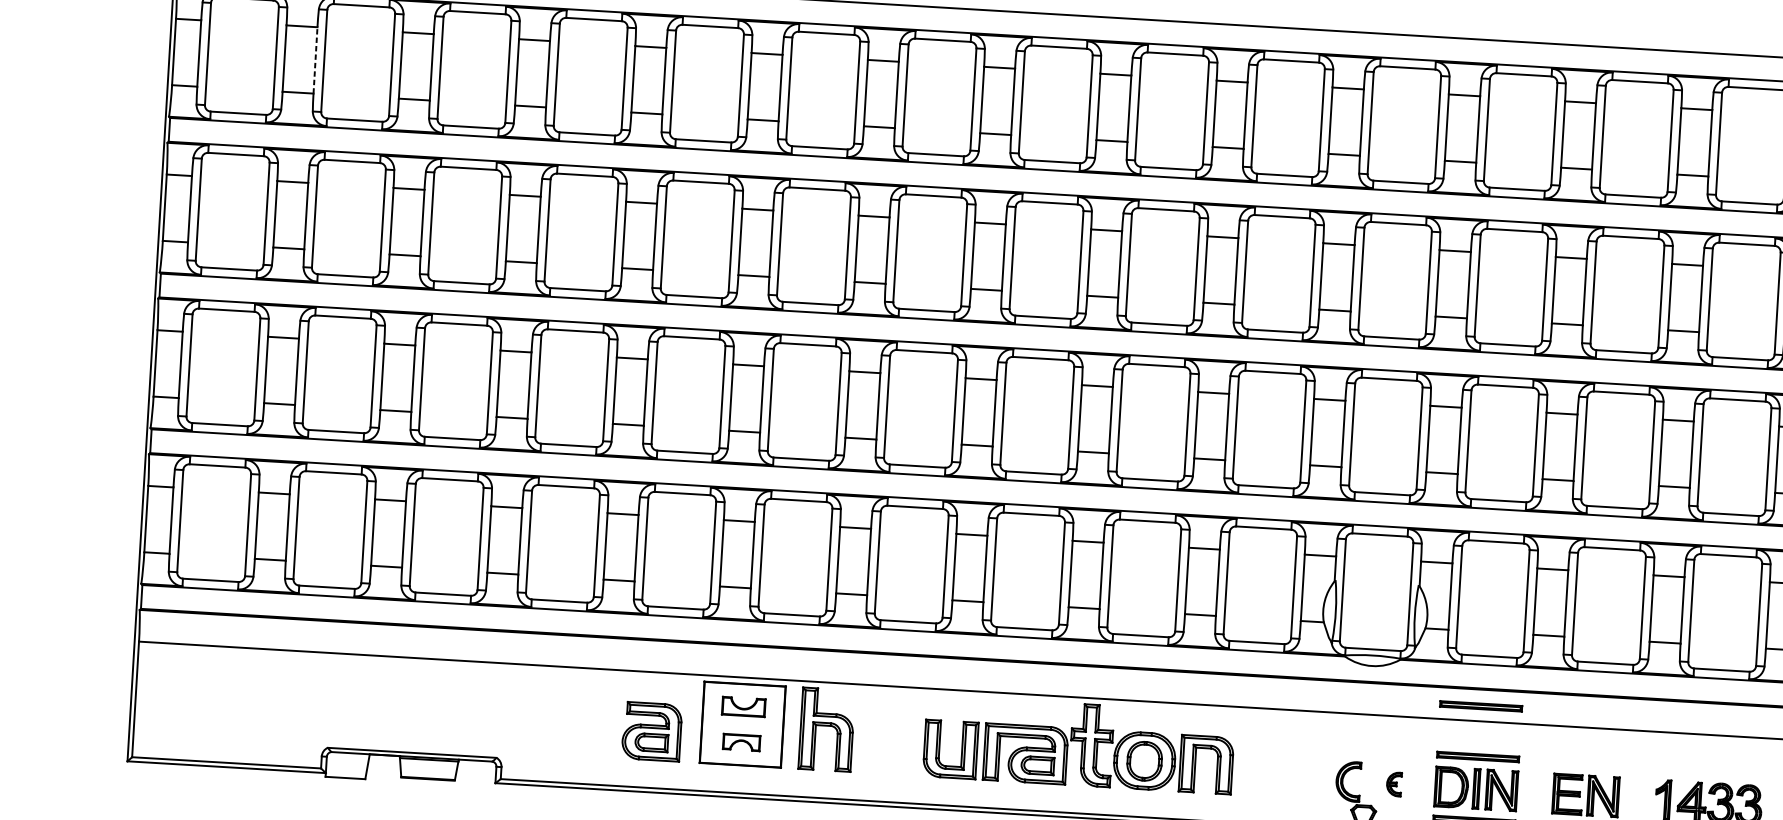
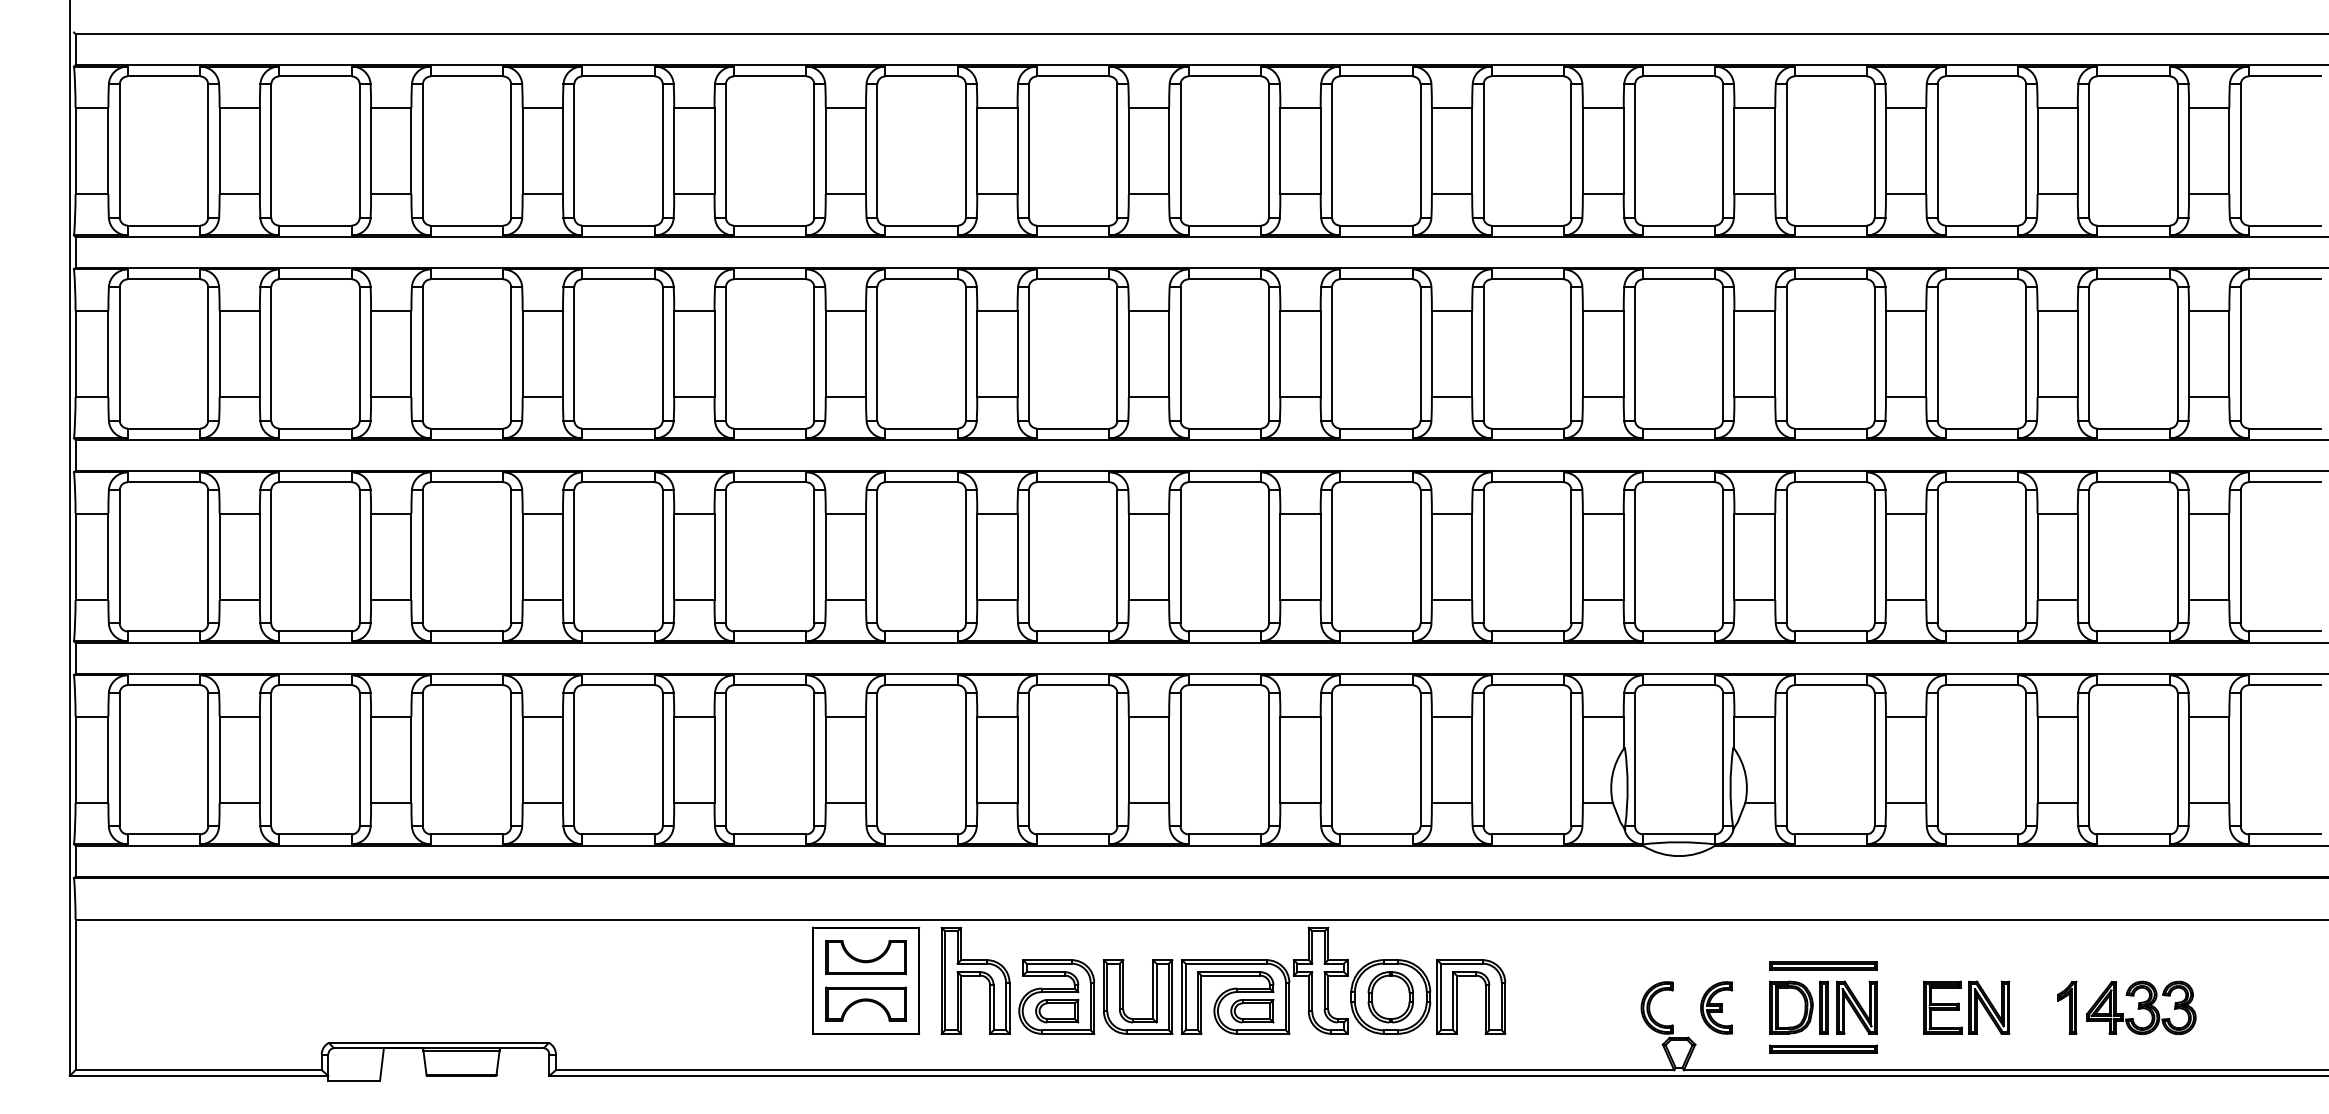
line: (315, 60) -> (259, 150), dashed -> solid
part: (1481, 705) -> (1823, 899), removed
part: (743, 706) -> (865, 957), size x1.43
part: (651, 731) -> (1056, 996), moved
part: (741, 742) -> (865, 1003), size x1.67
part: (1394, 783) -> (1716, 1007), size x1.67

